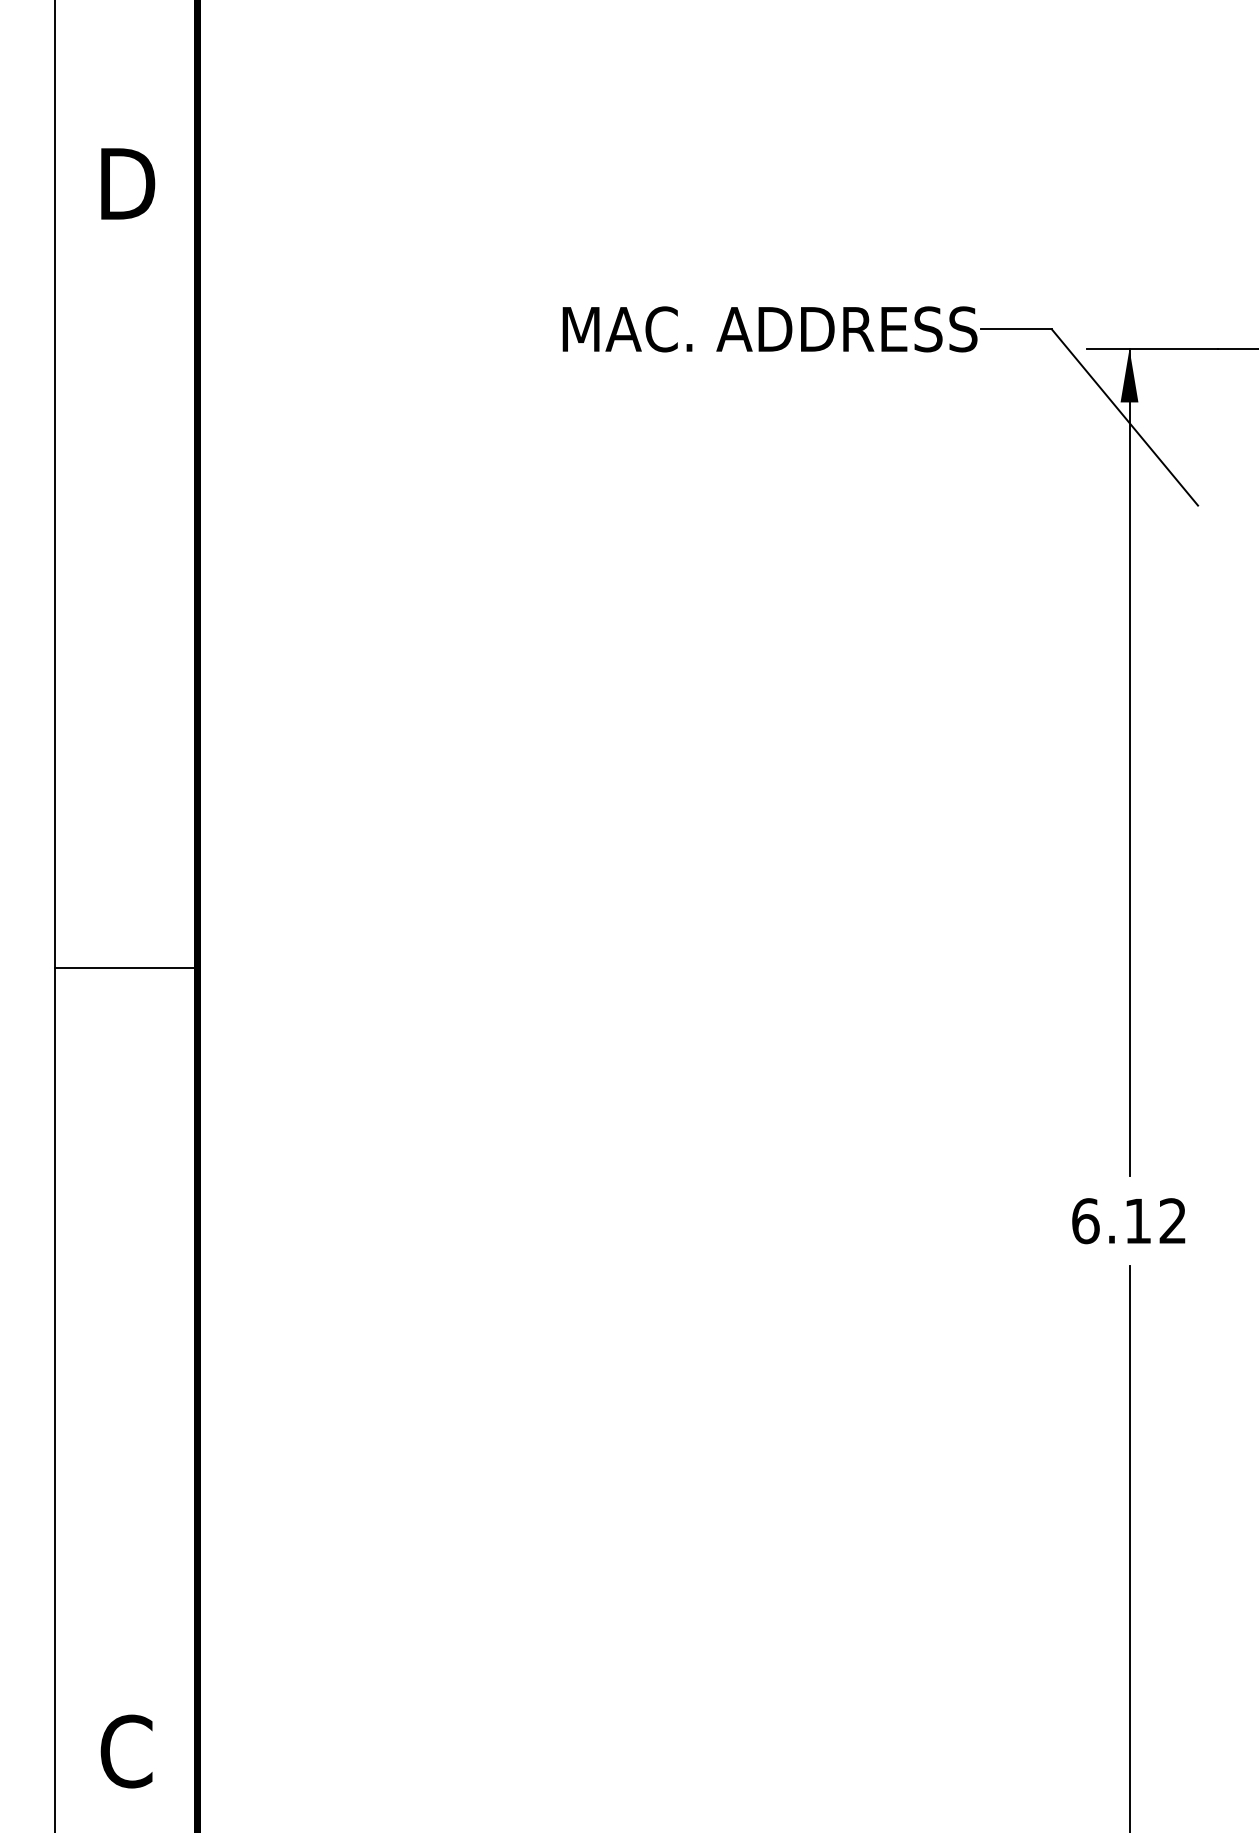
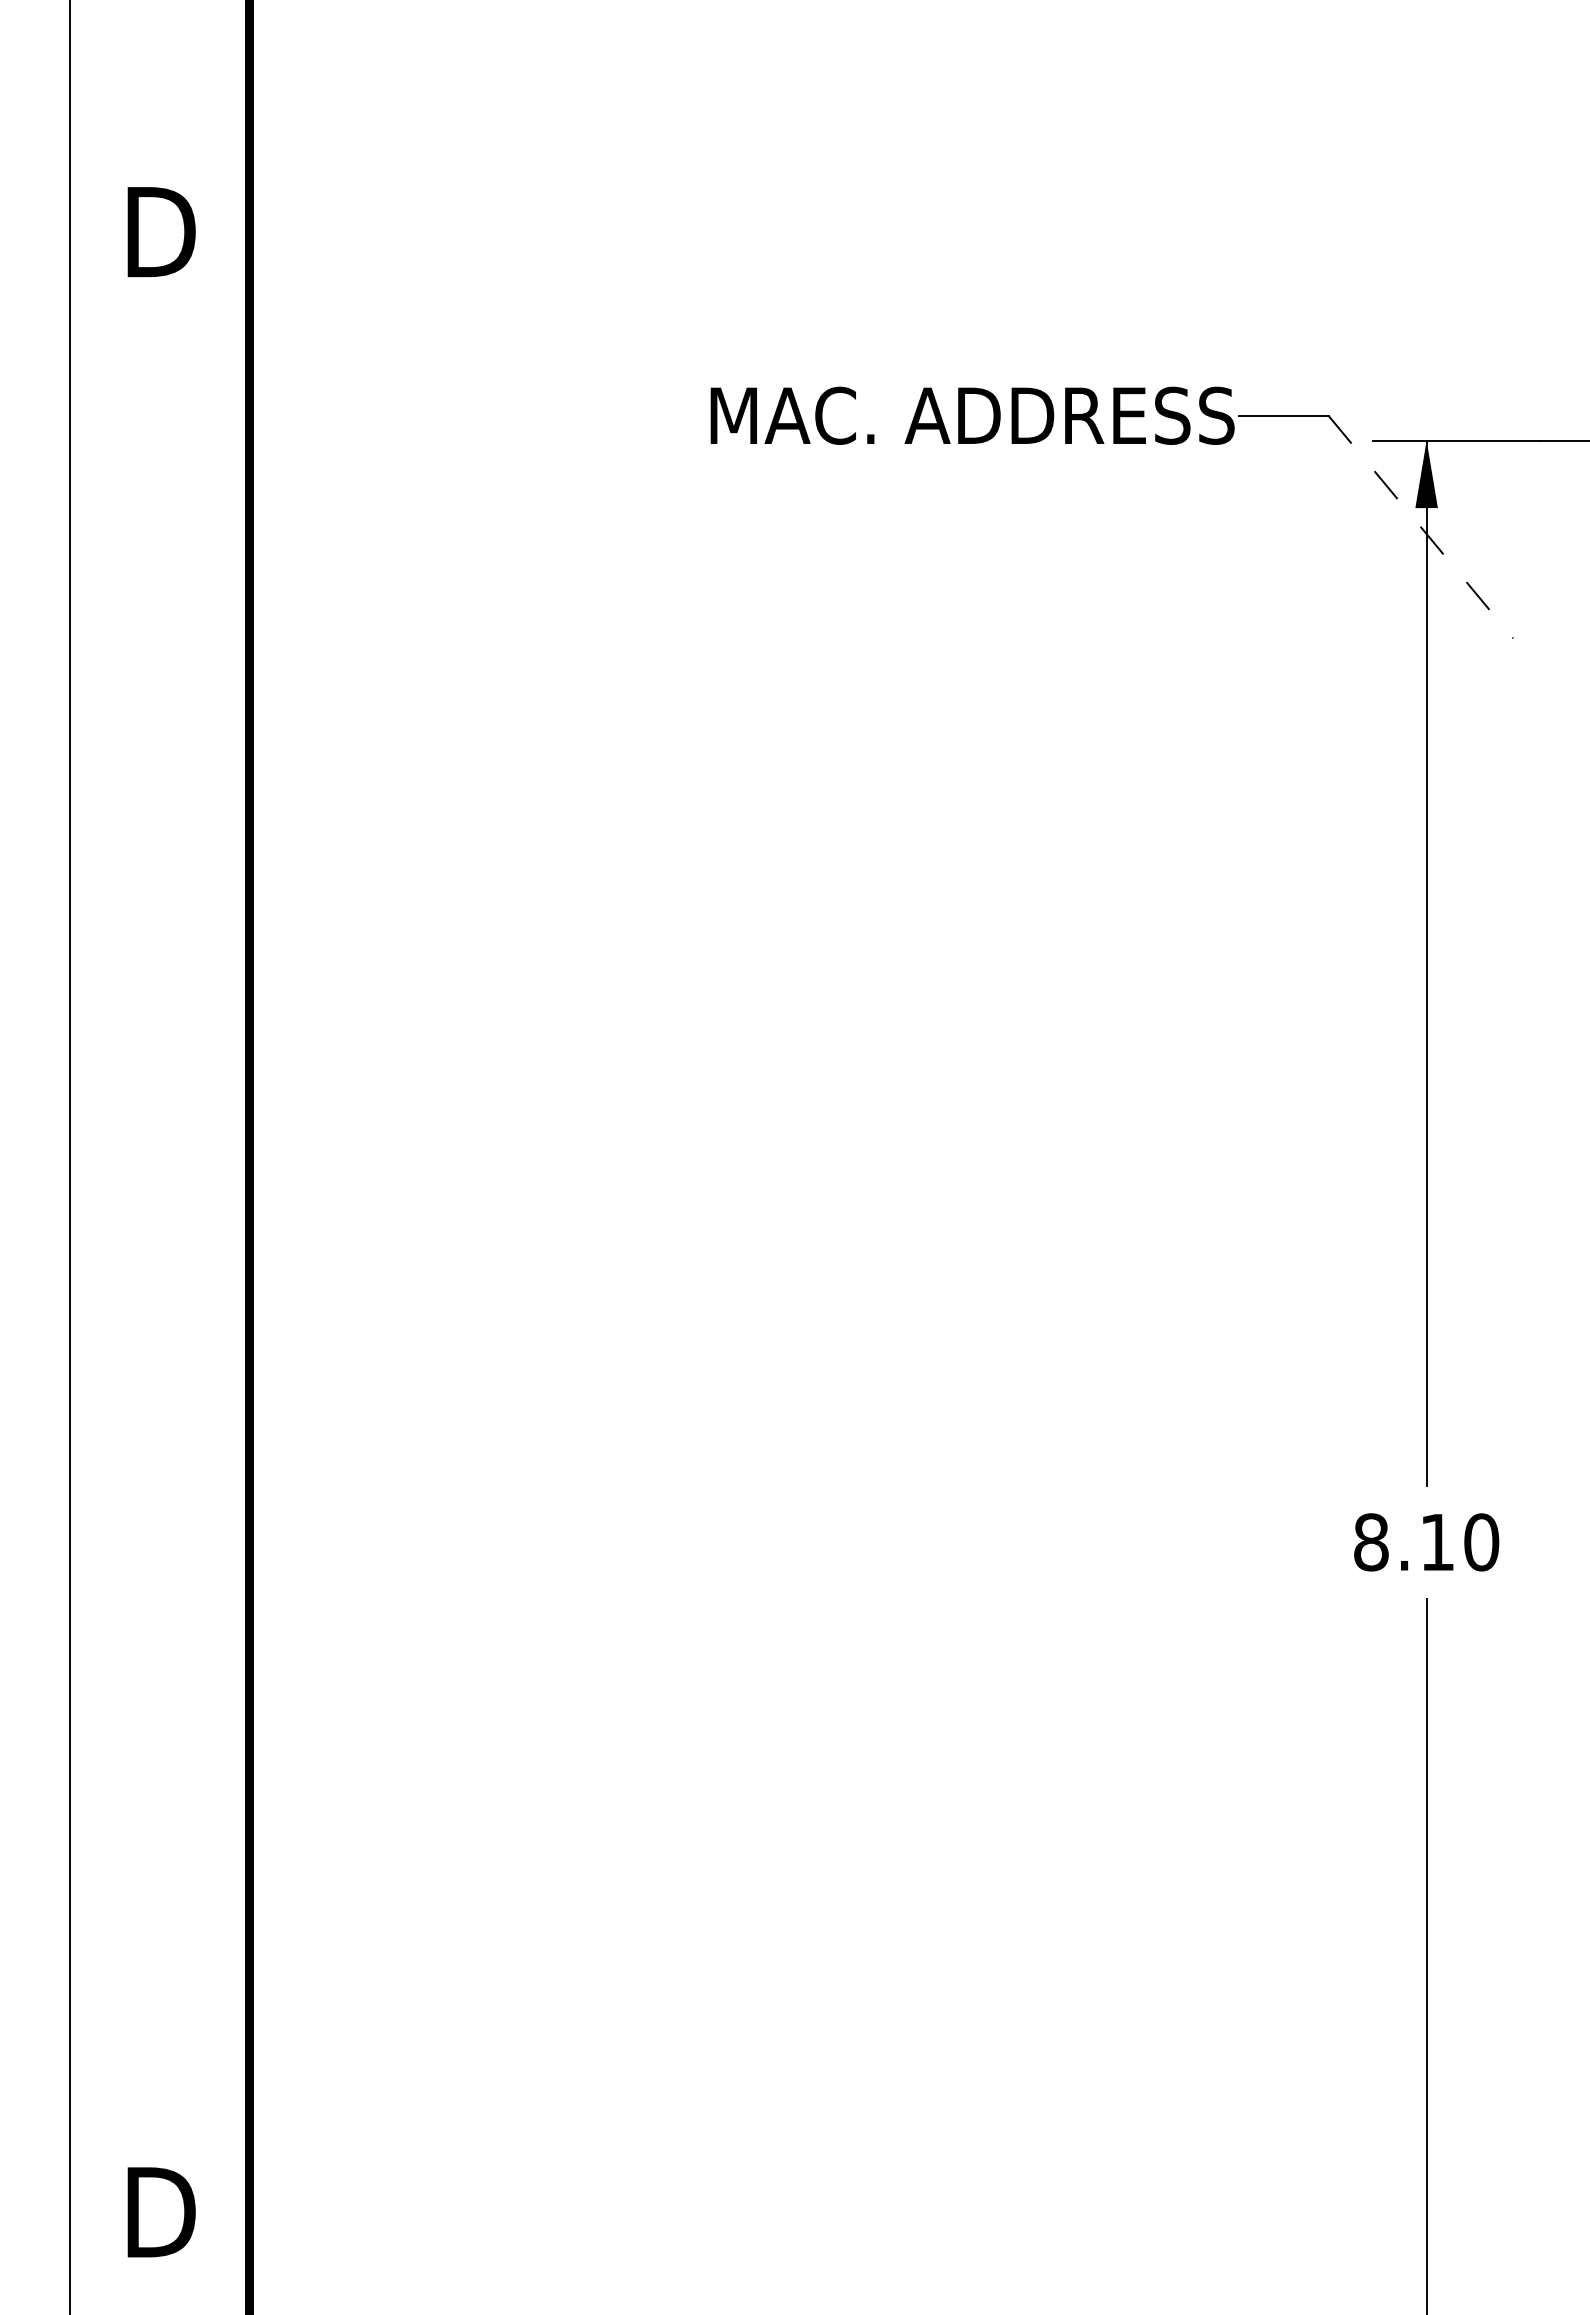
line: (1124, 417) -> (1420, 527), solid -> dashed
line: (126, 967) -> (159, 1222), removed
text: (1129, 1221) -> (1426, 1542), 6.12 -> 8.10
text: (128, 1751) -> (161, 2212), C -> D

